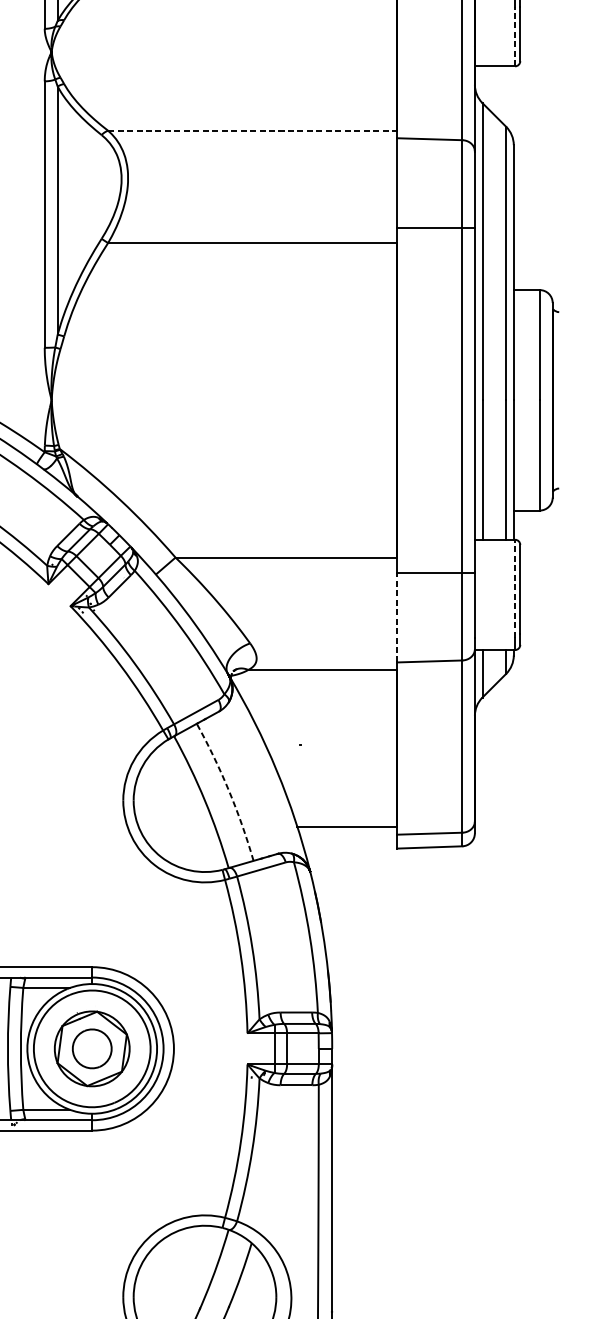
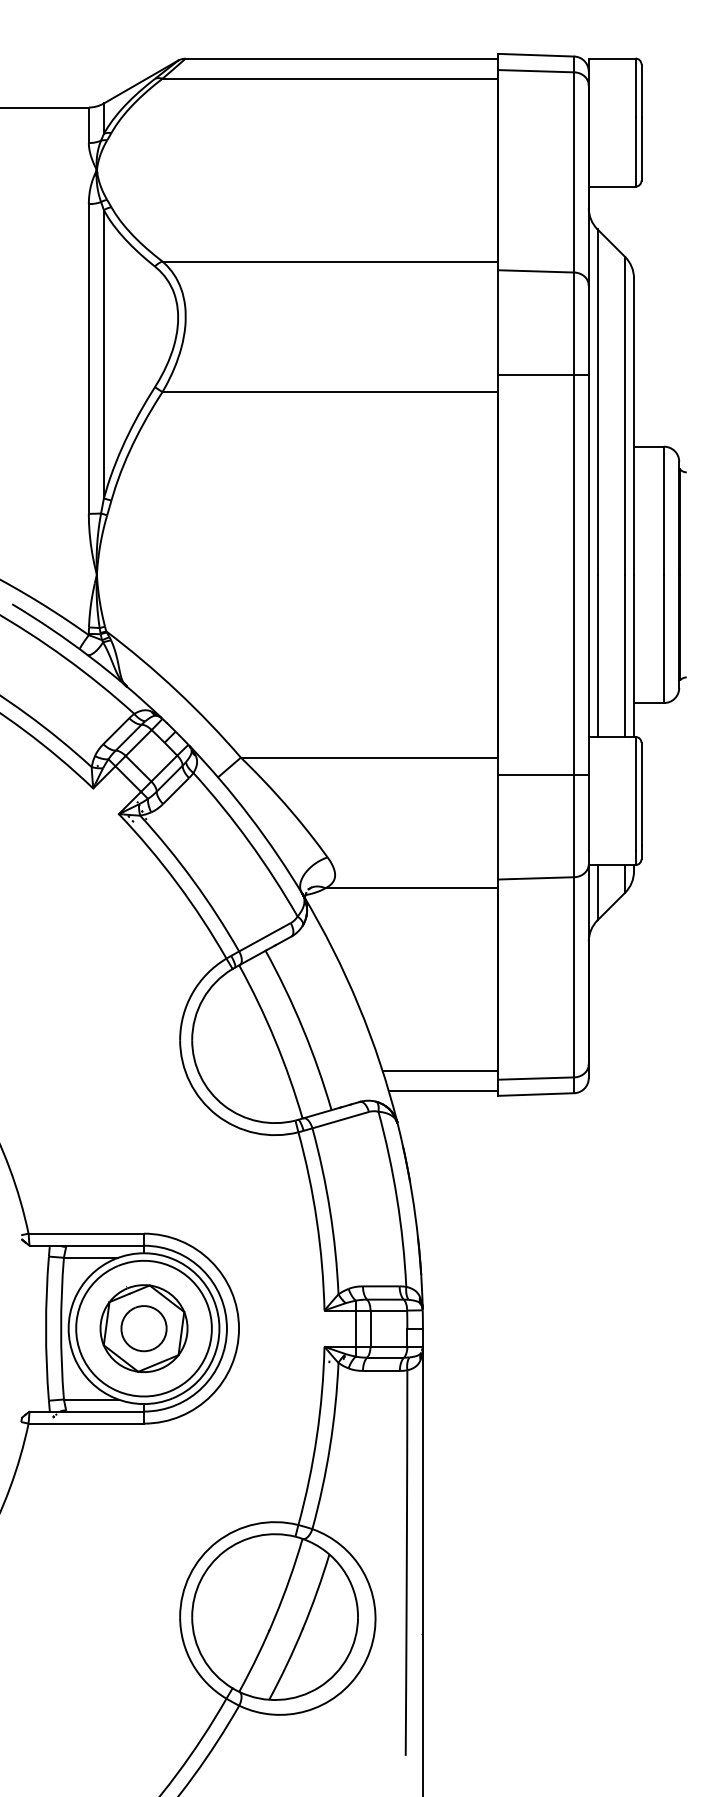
line: (515, 36) -> (635, 151), dashed -> solid
line: (252, 130) -> (330, 261), dashed -> solid
line: (515, 588) -> (635, 793), dashed -> solid
line: (397, 616) -> (498, 826), dashed -> solid
arc: (228, 790) -> (302, 1028), dashed -> solid
line: (349, 844) -> (443, 1091), added

